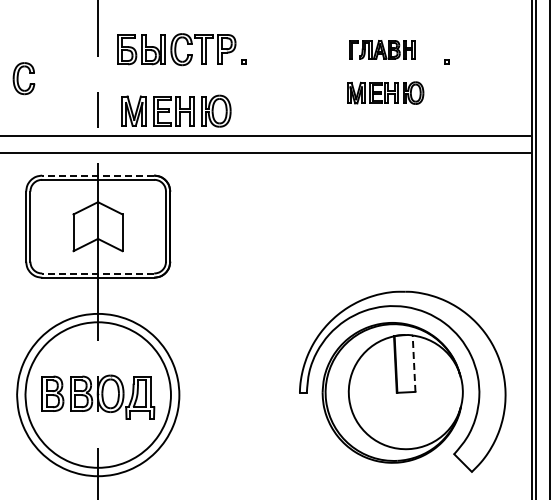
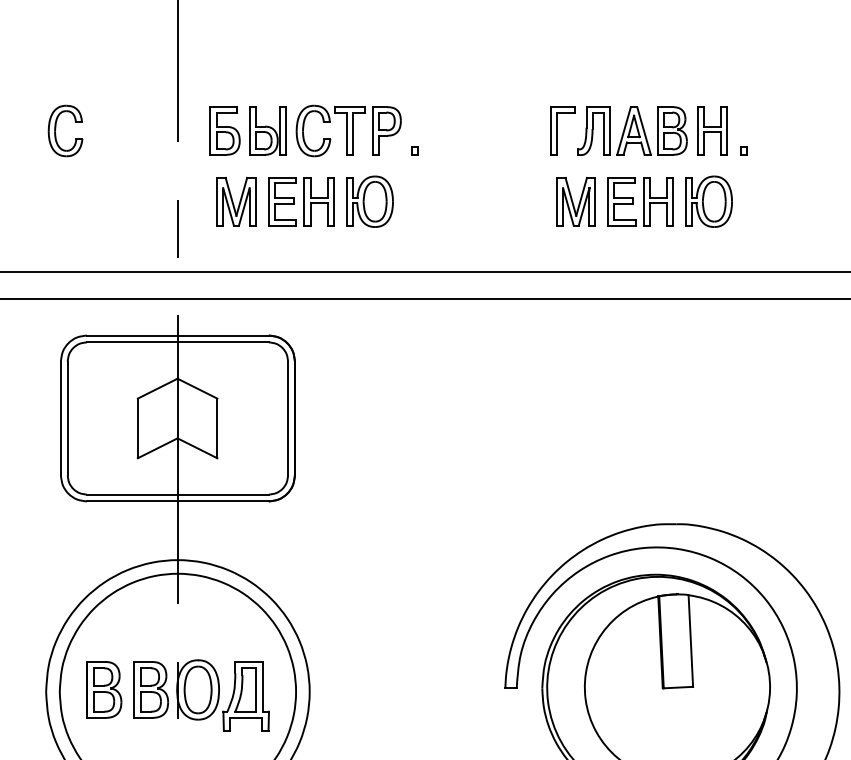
part: (381, 49) -> (637, 130), size x1.67
part: (23, 78) -> (64, 130), moved
part: (385, 92) -> (644, 200), size x1.43
part: (176, 110) -> (305, 200), moved
line: (98, 175) -> (178, 335), dashed -> solid
line: (98, 273) -> (178, 494), dashed -> solid
line: (414, 363) -> (691, 640), dashed -> solid

